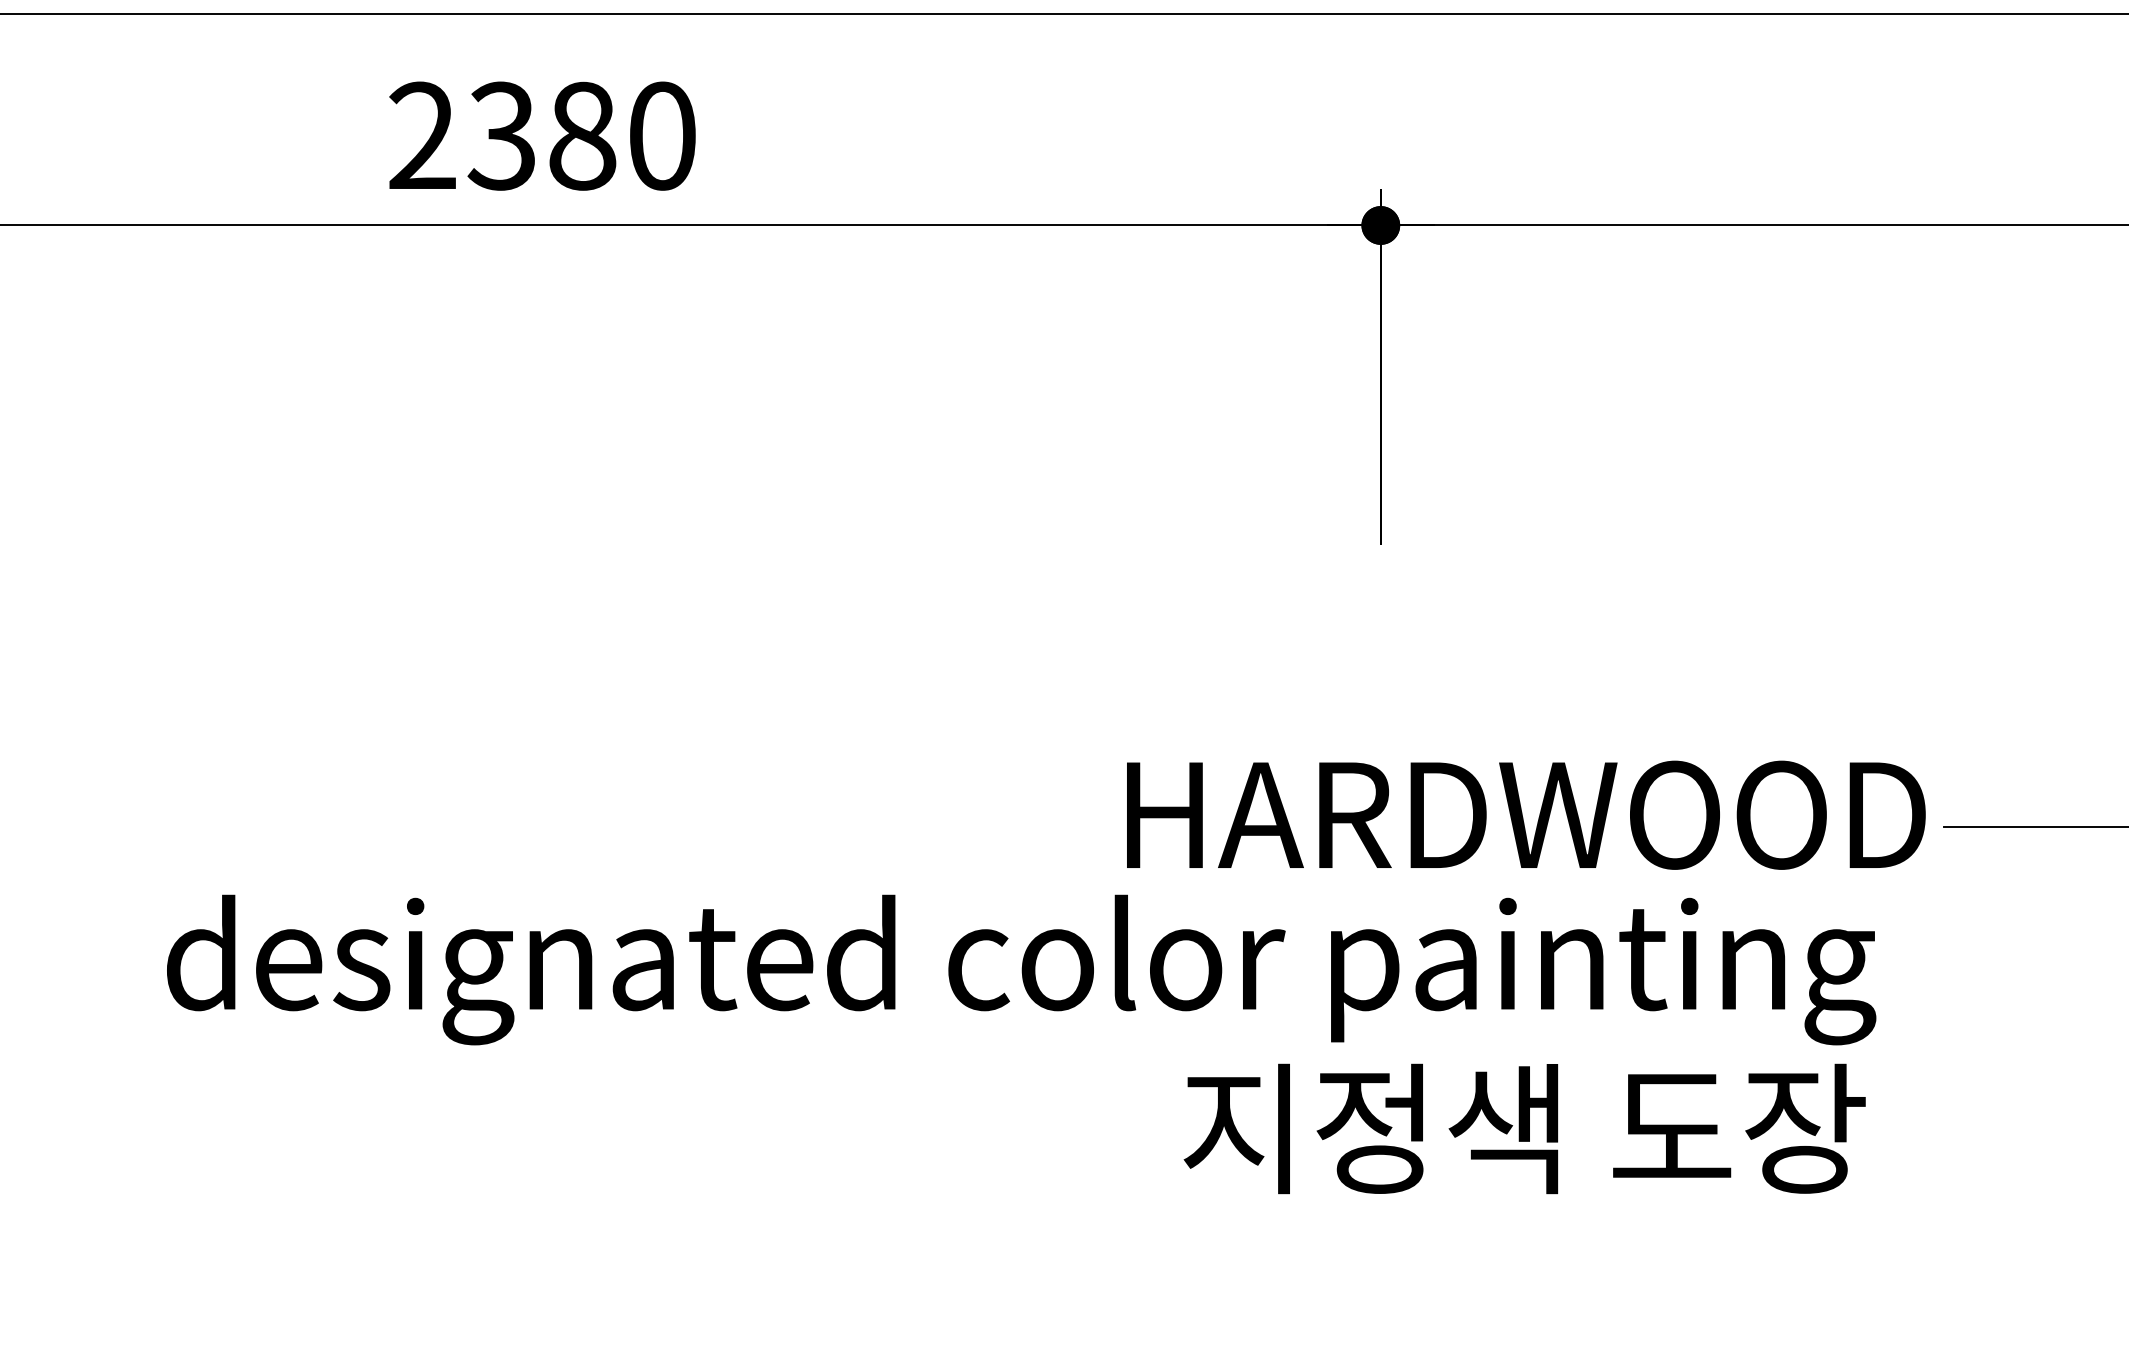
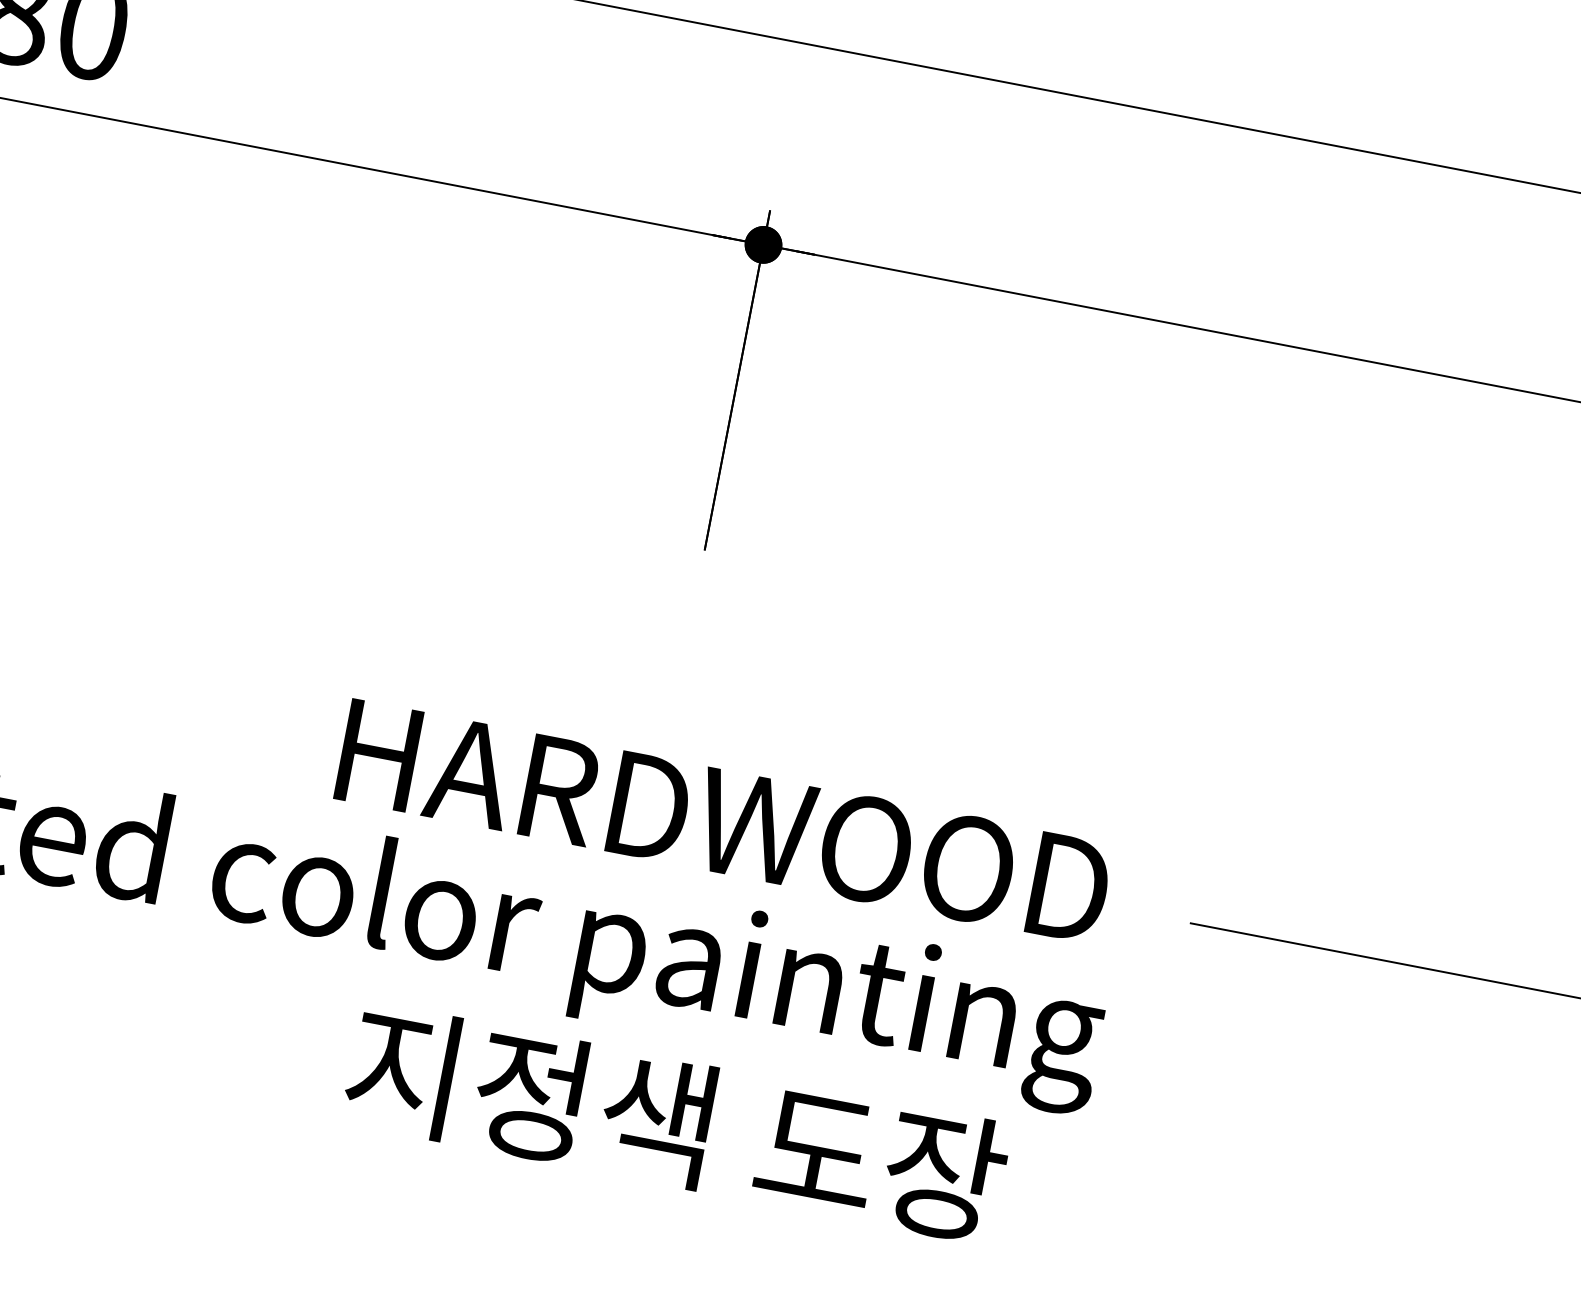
text: (1526, 814) -> (724, 821), moved
text: (1524, 1128) -> (676, 1123), moved

